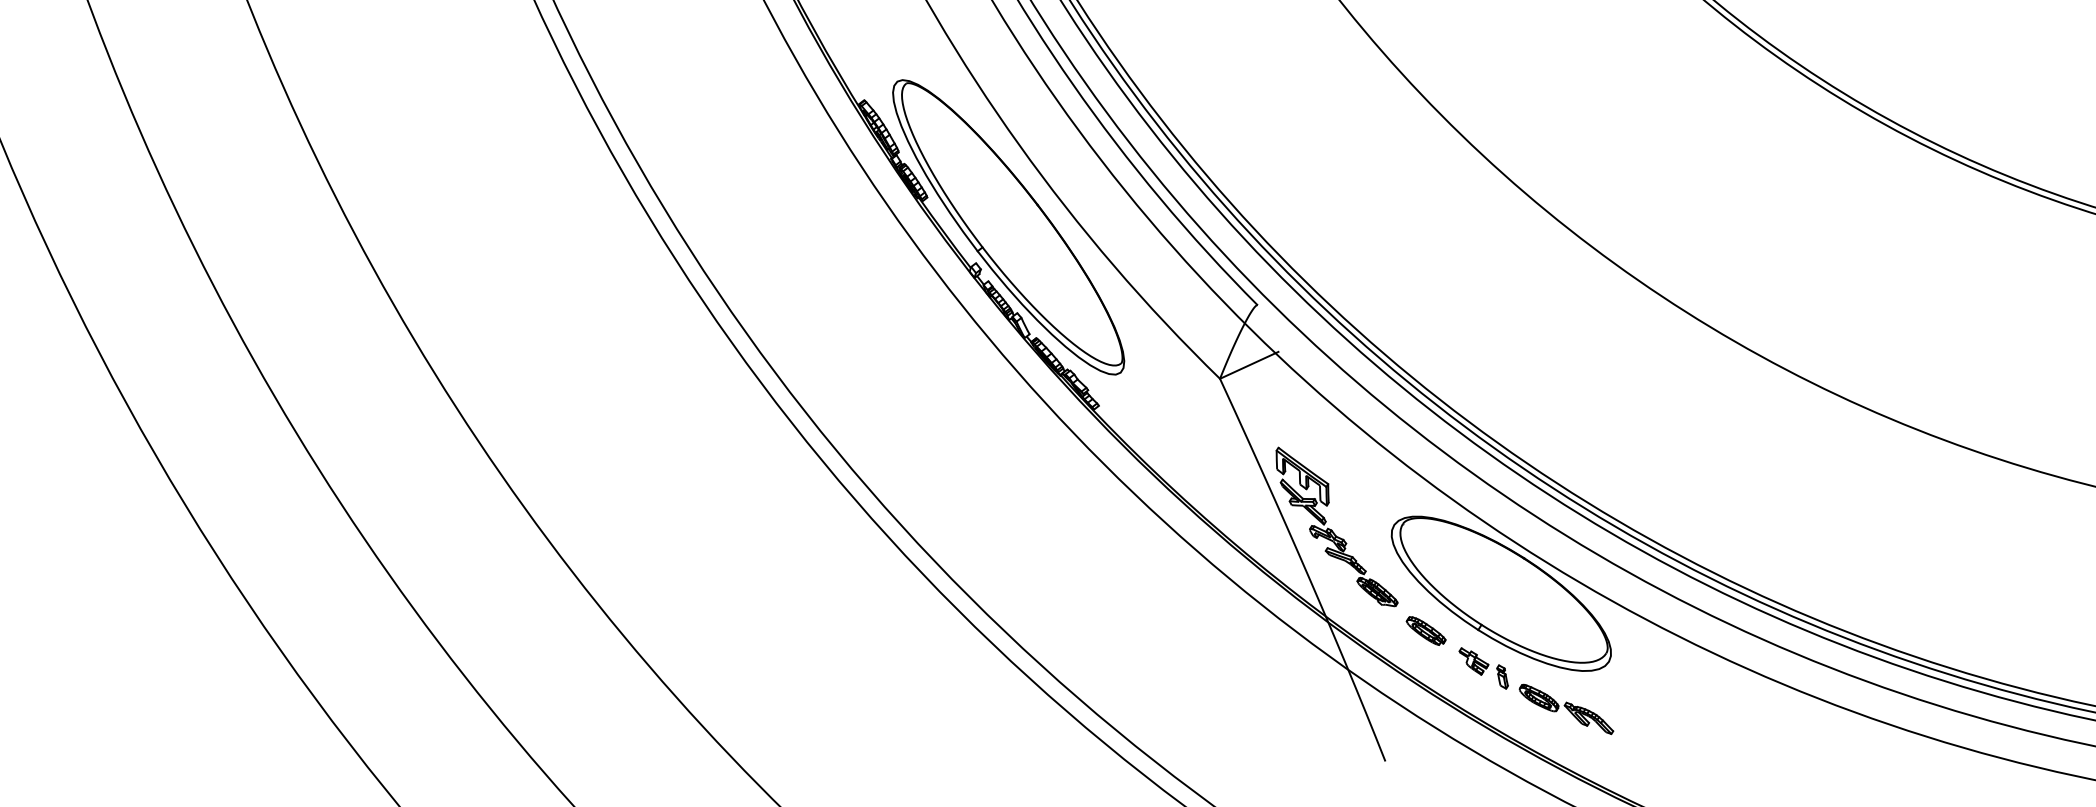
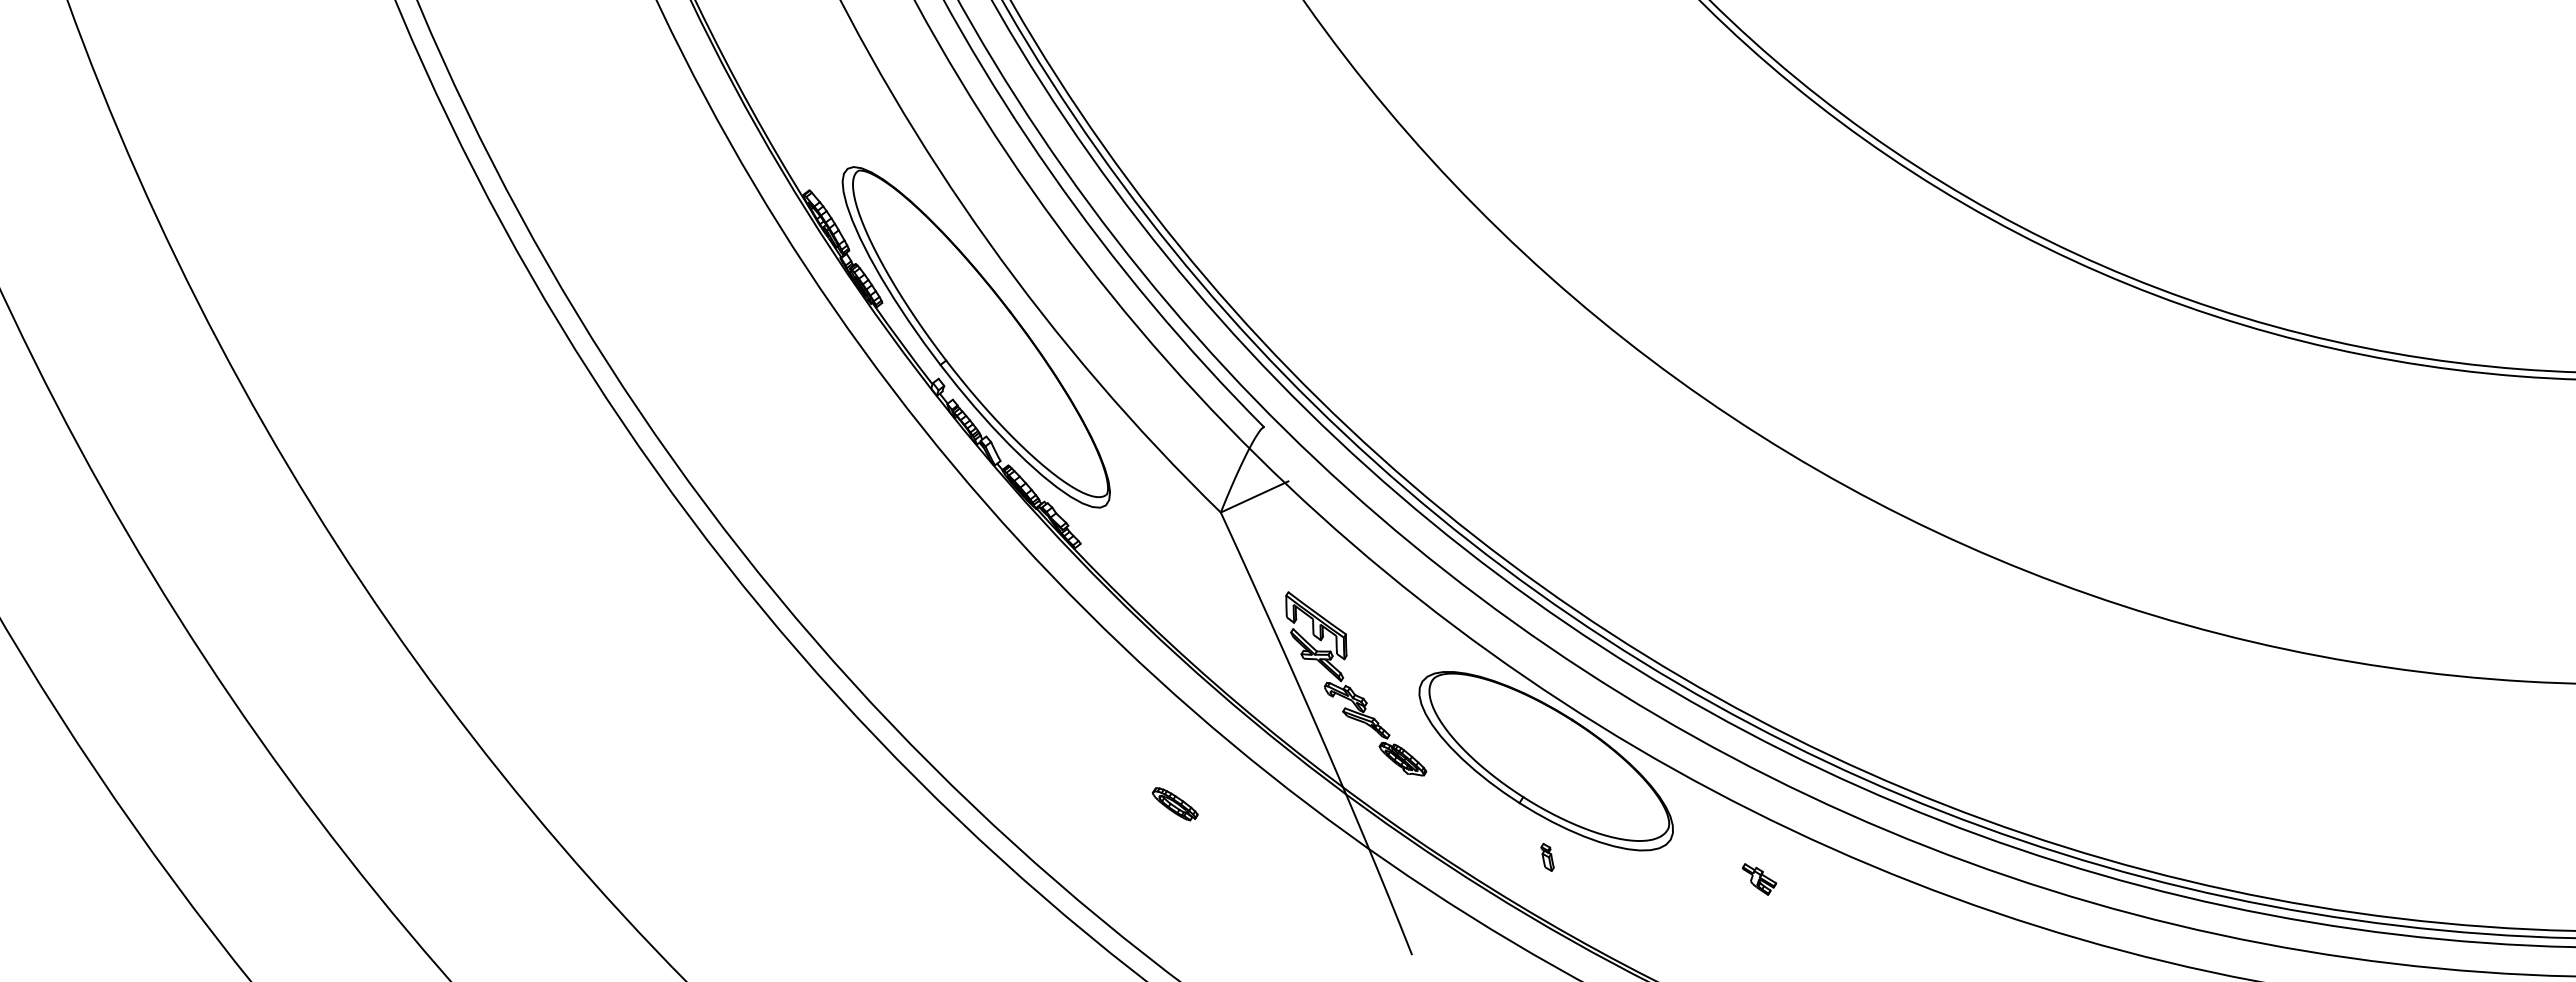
part: (1425, 631) -> (1174, 804), moved
part: (1473, 661) -> (1759, 879), moved
part: (1566, 709) -> (1621, 894), removed

